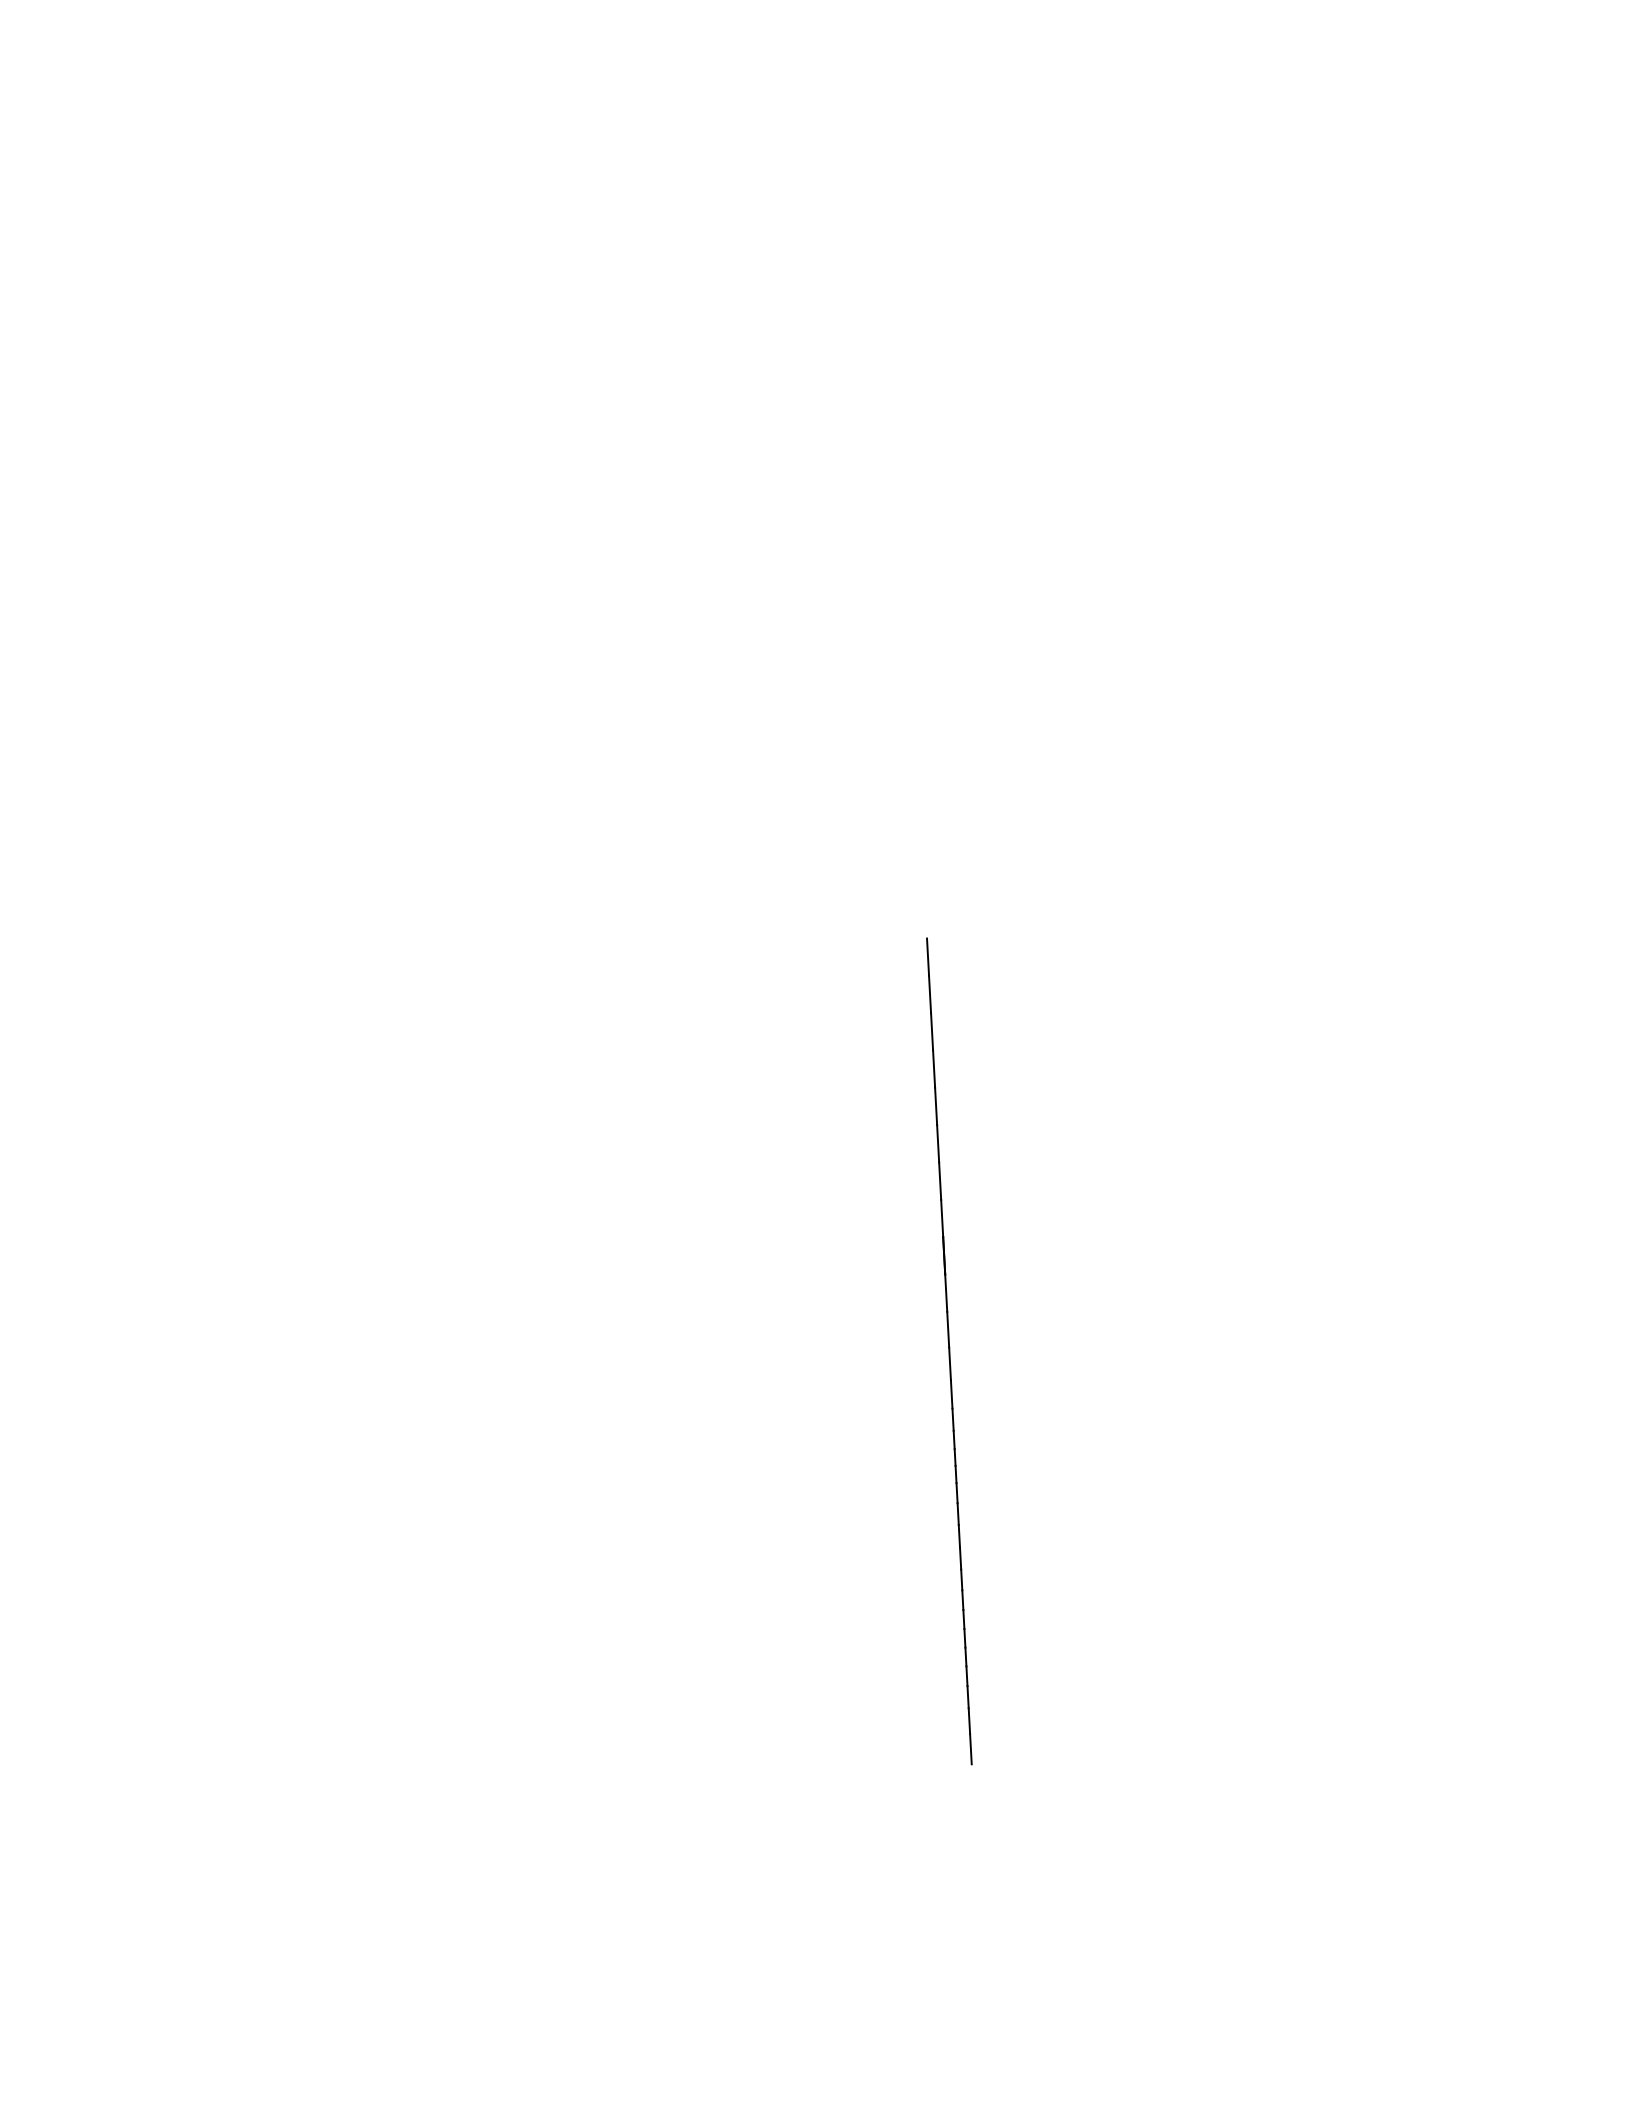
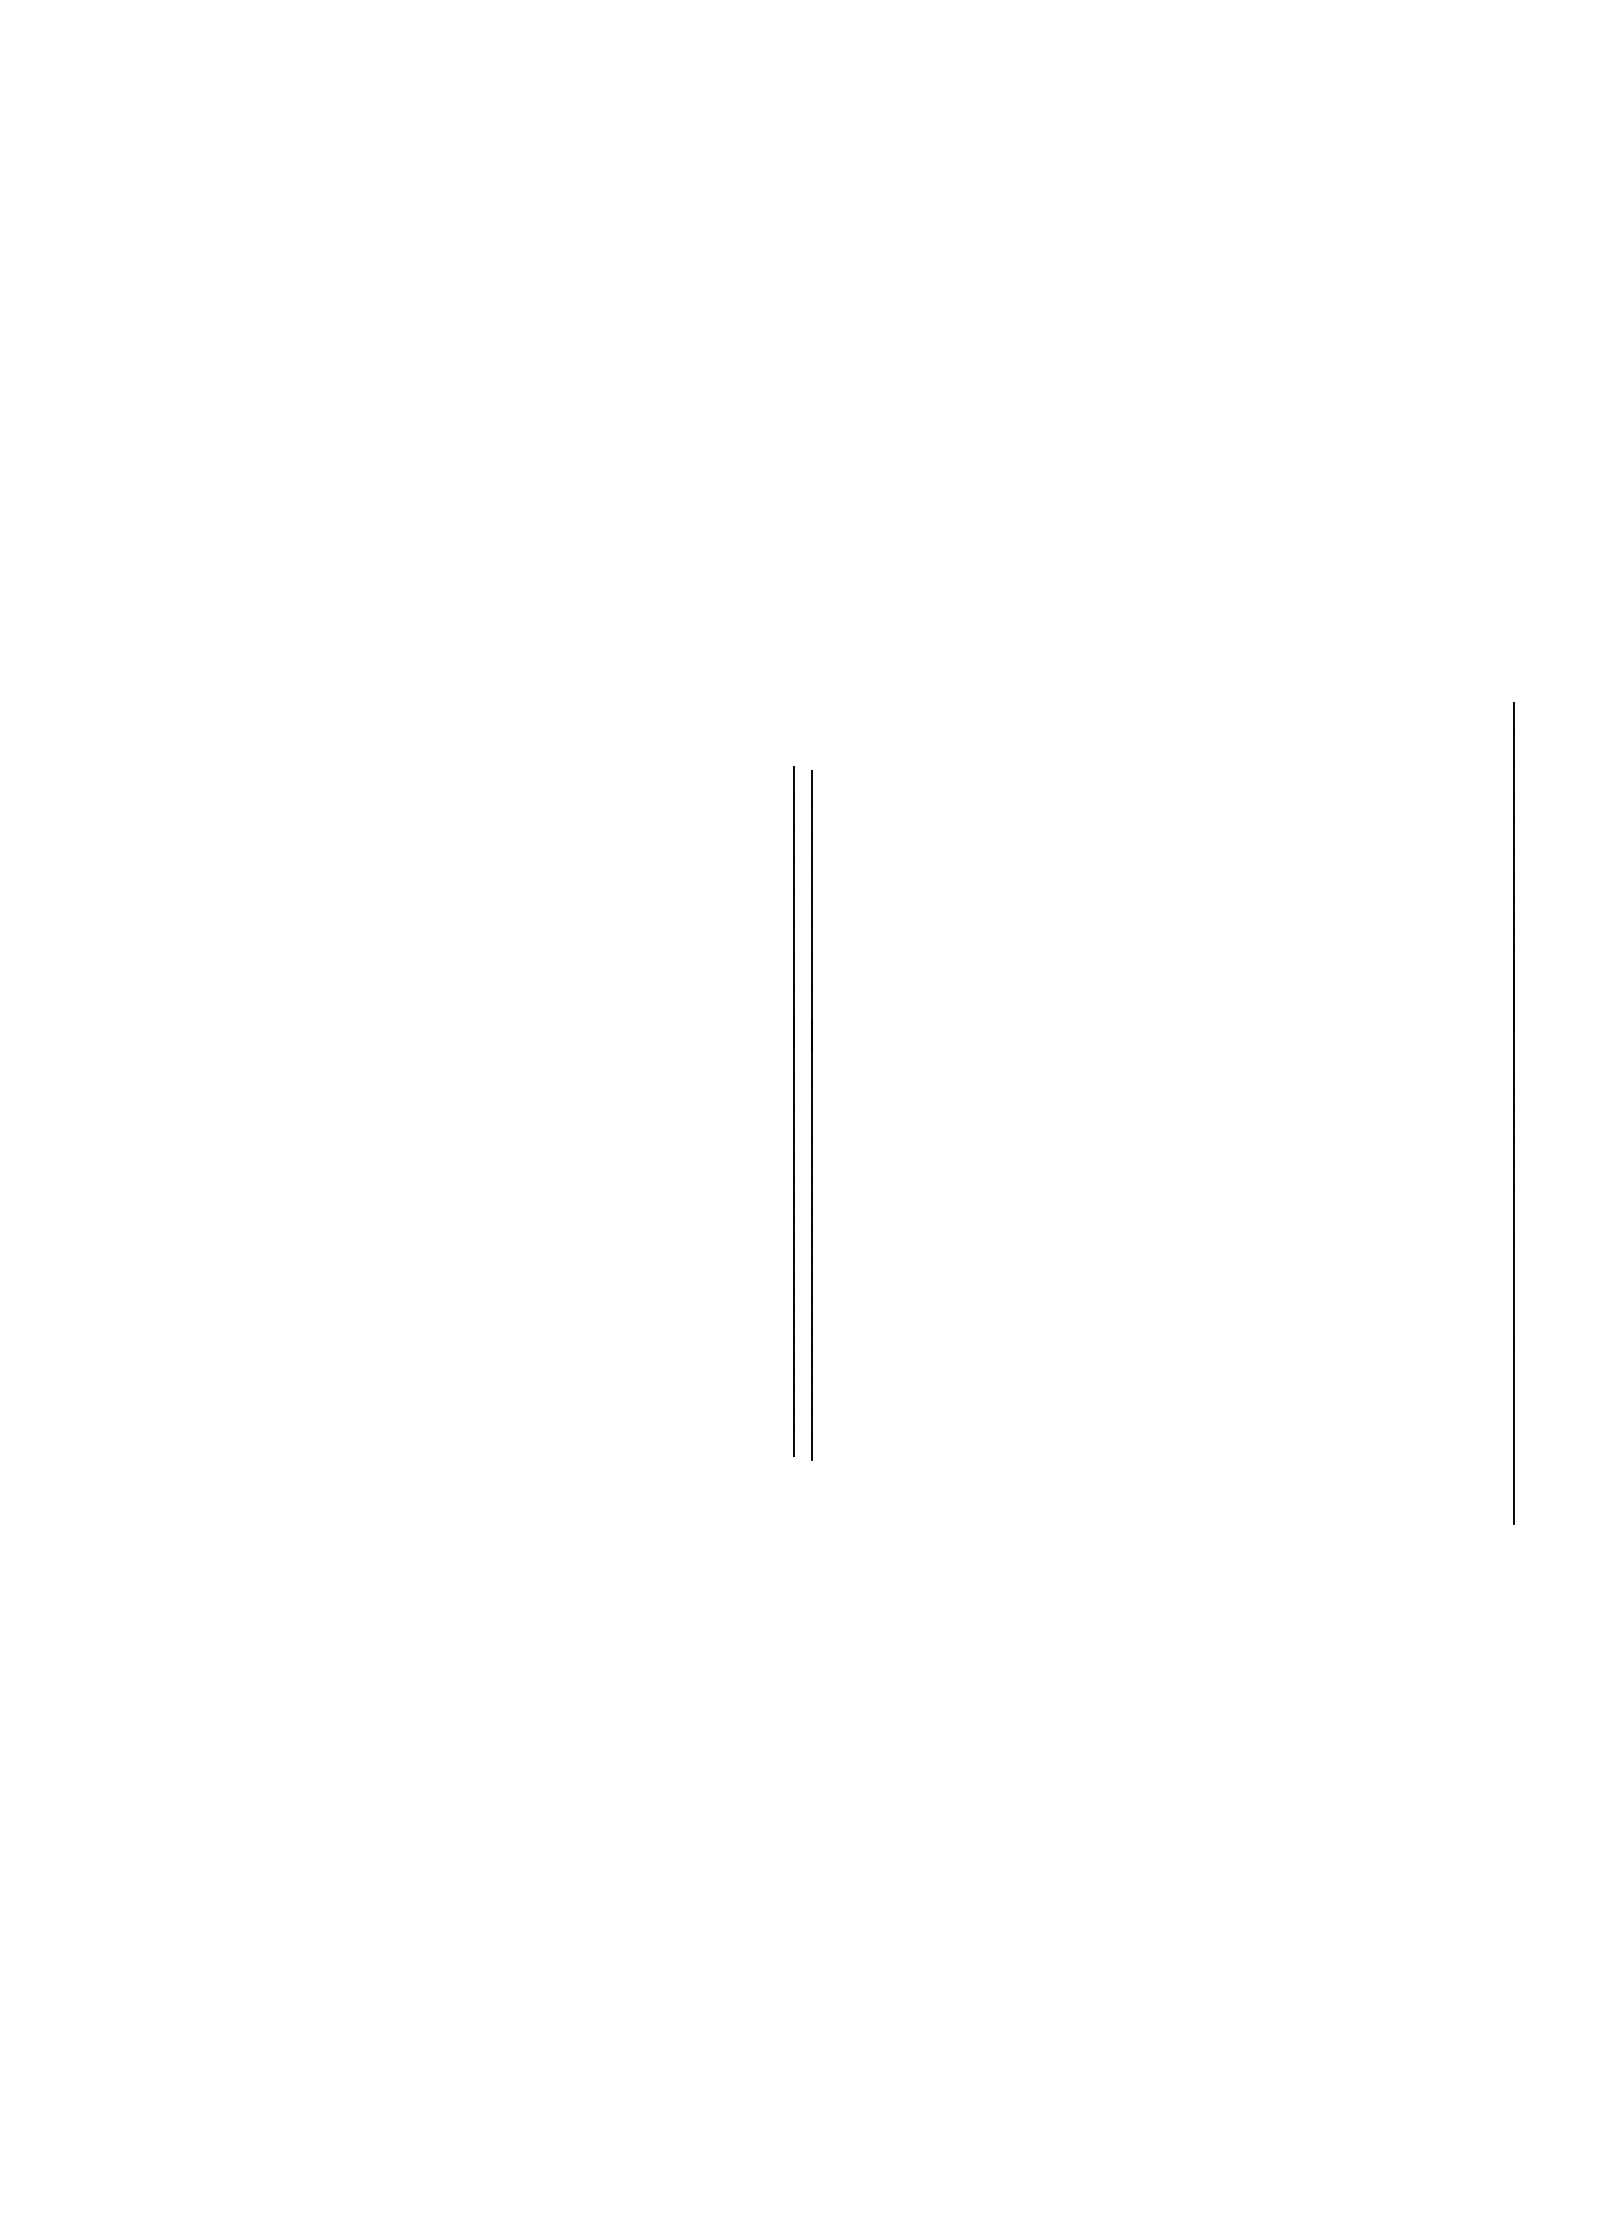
line: (926, 1347) -> (793, 1111), added

